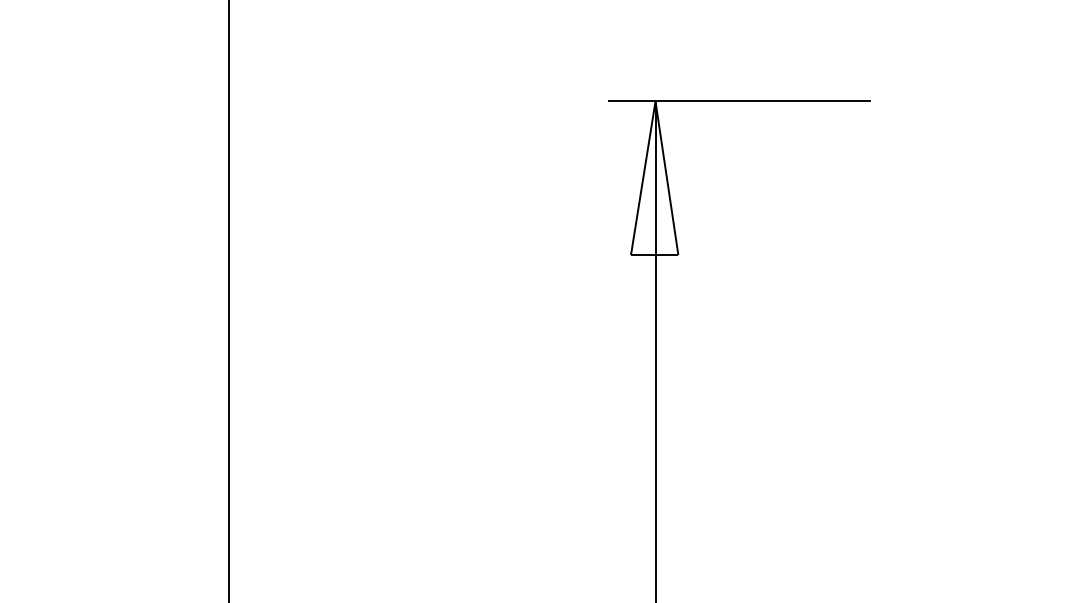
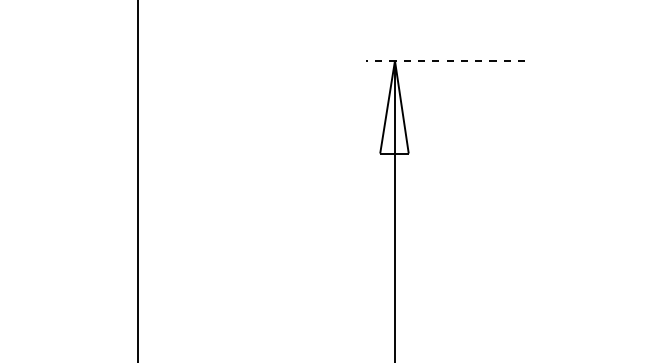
line: (739, 100) -> (445, 60), solid -> dashed

